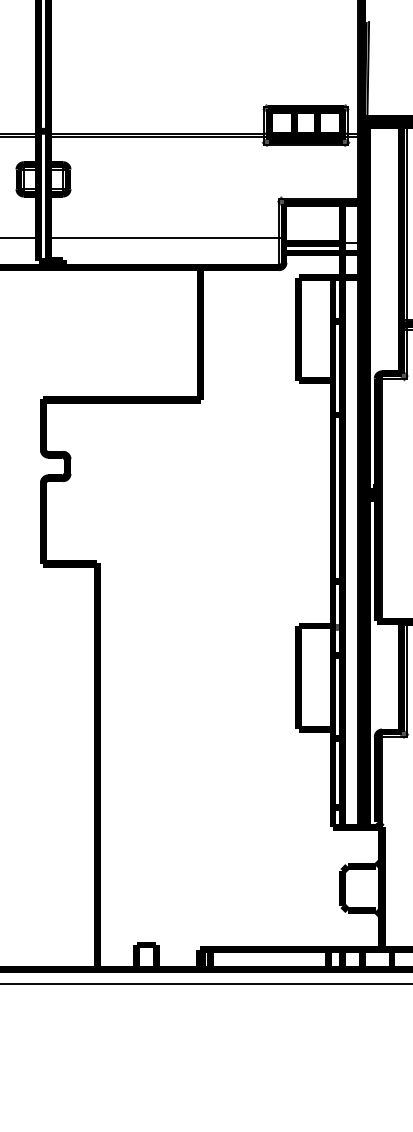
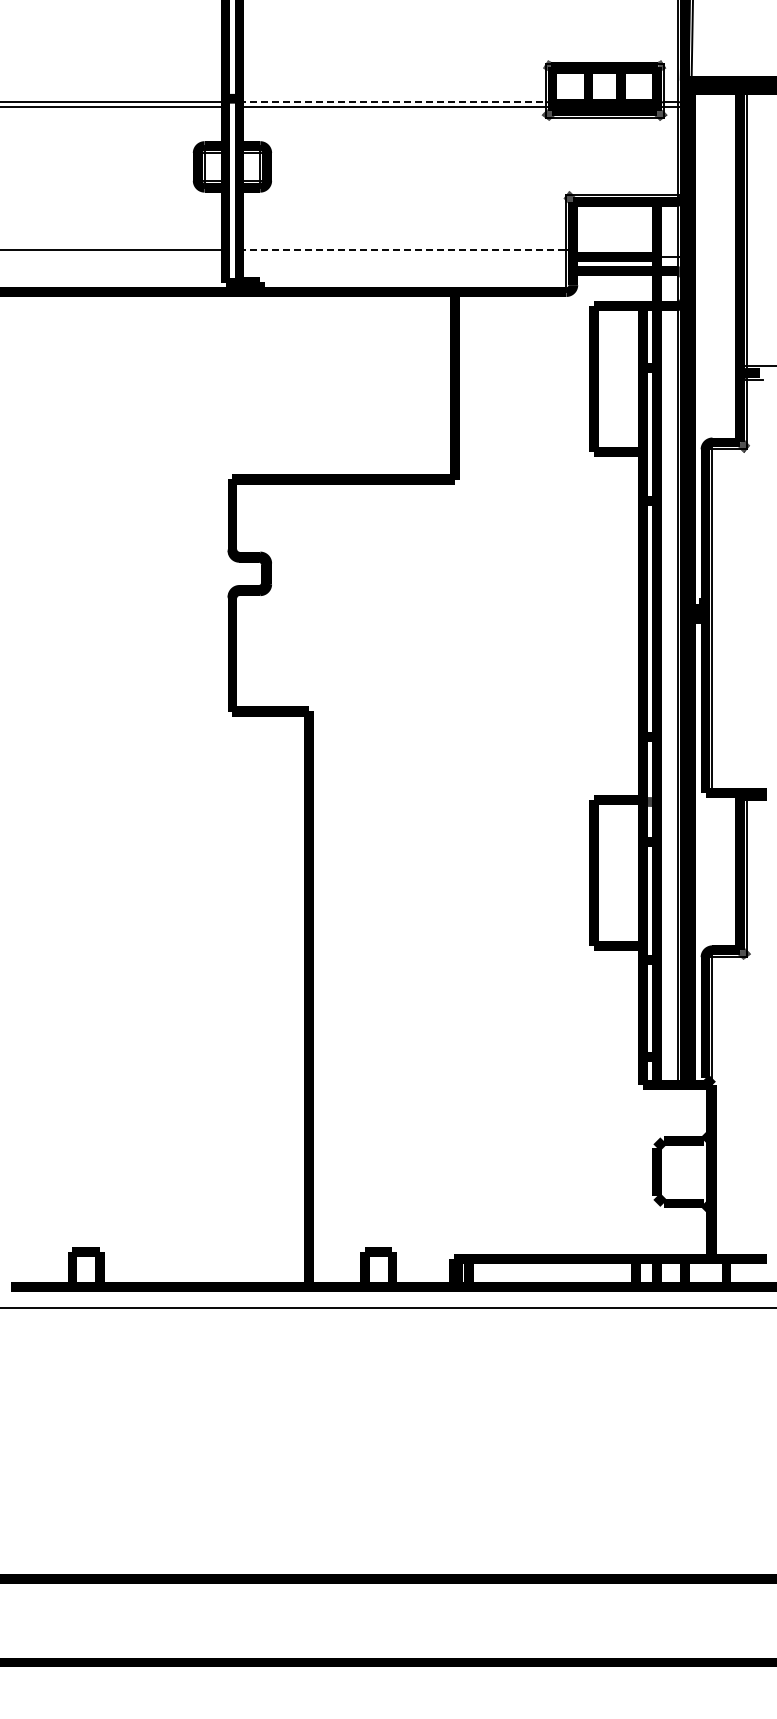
line: (156, 133) -> (392, 102), solid -> dashed
line: (164, 238) -> (403, 250), solid -> dashed

